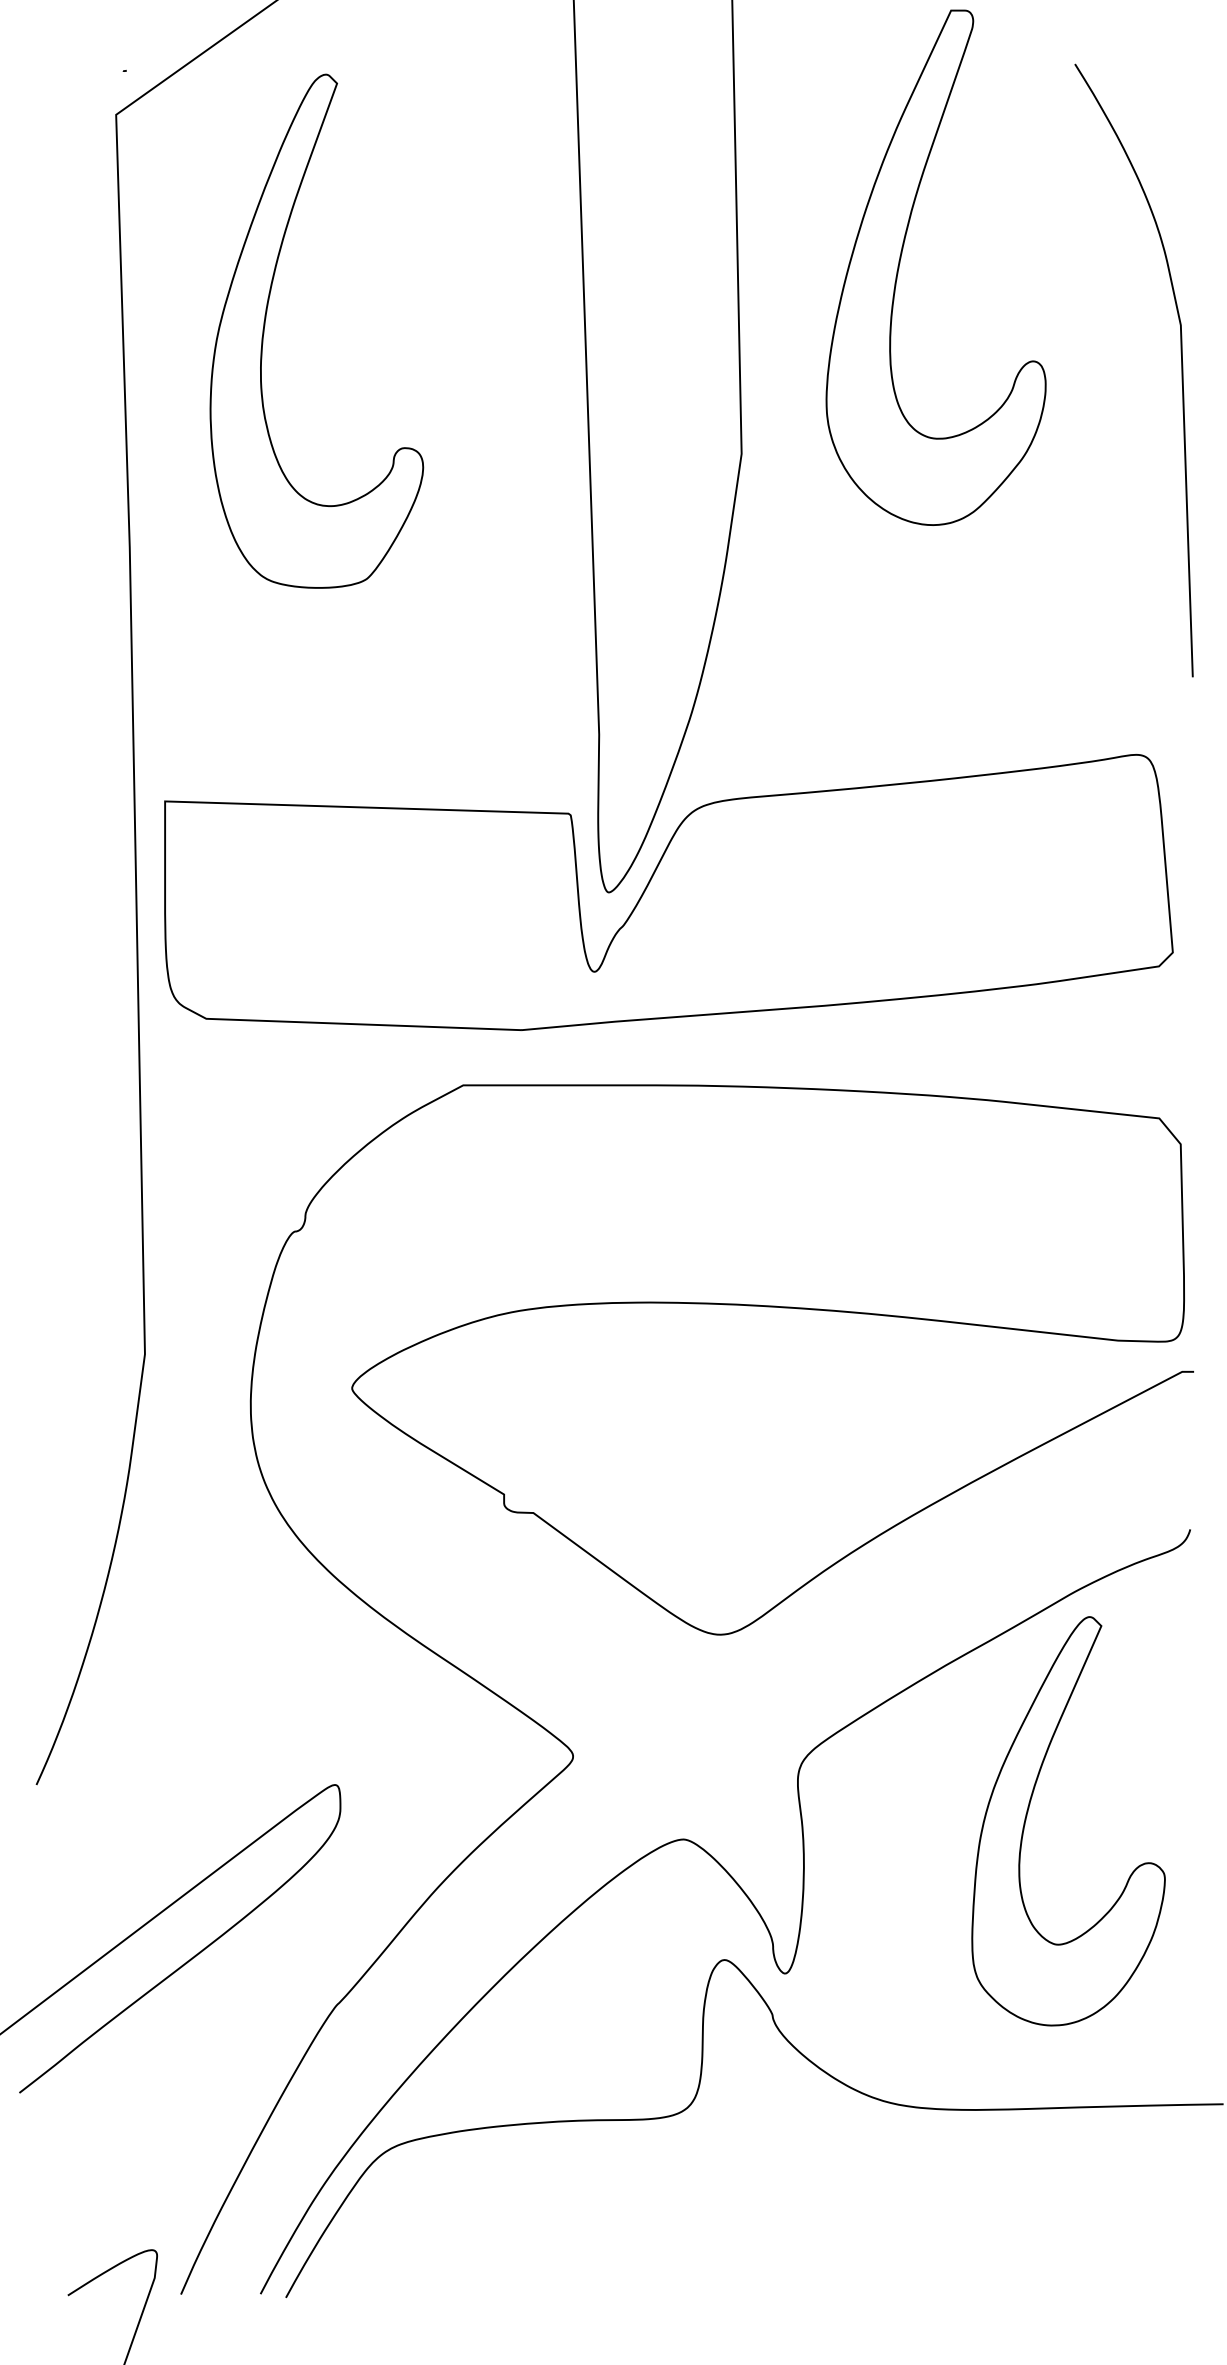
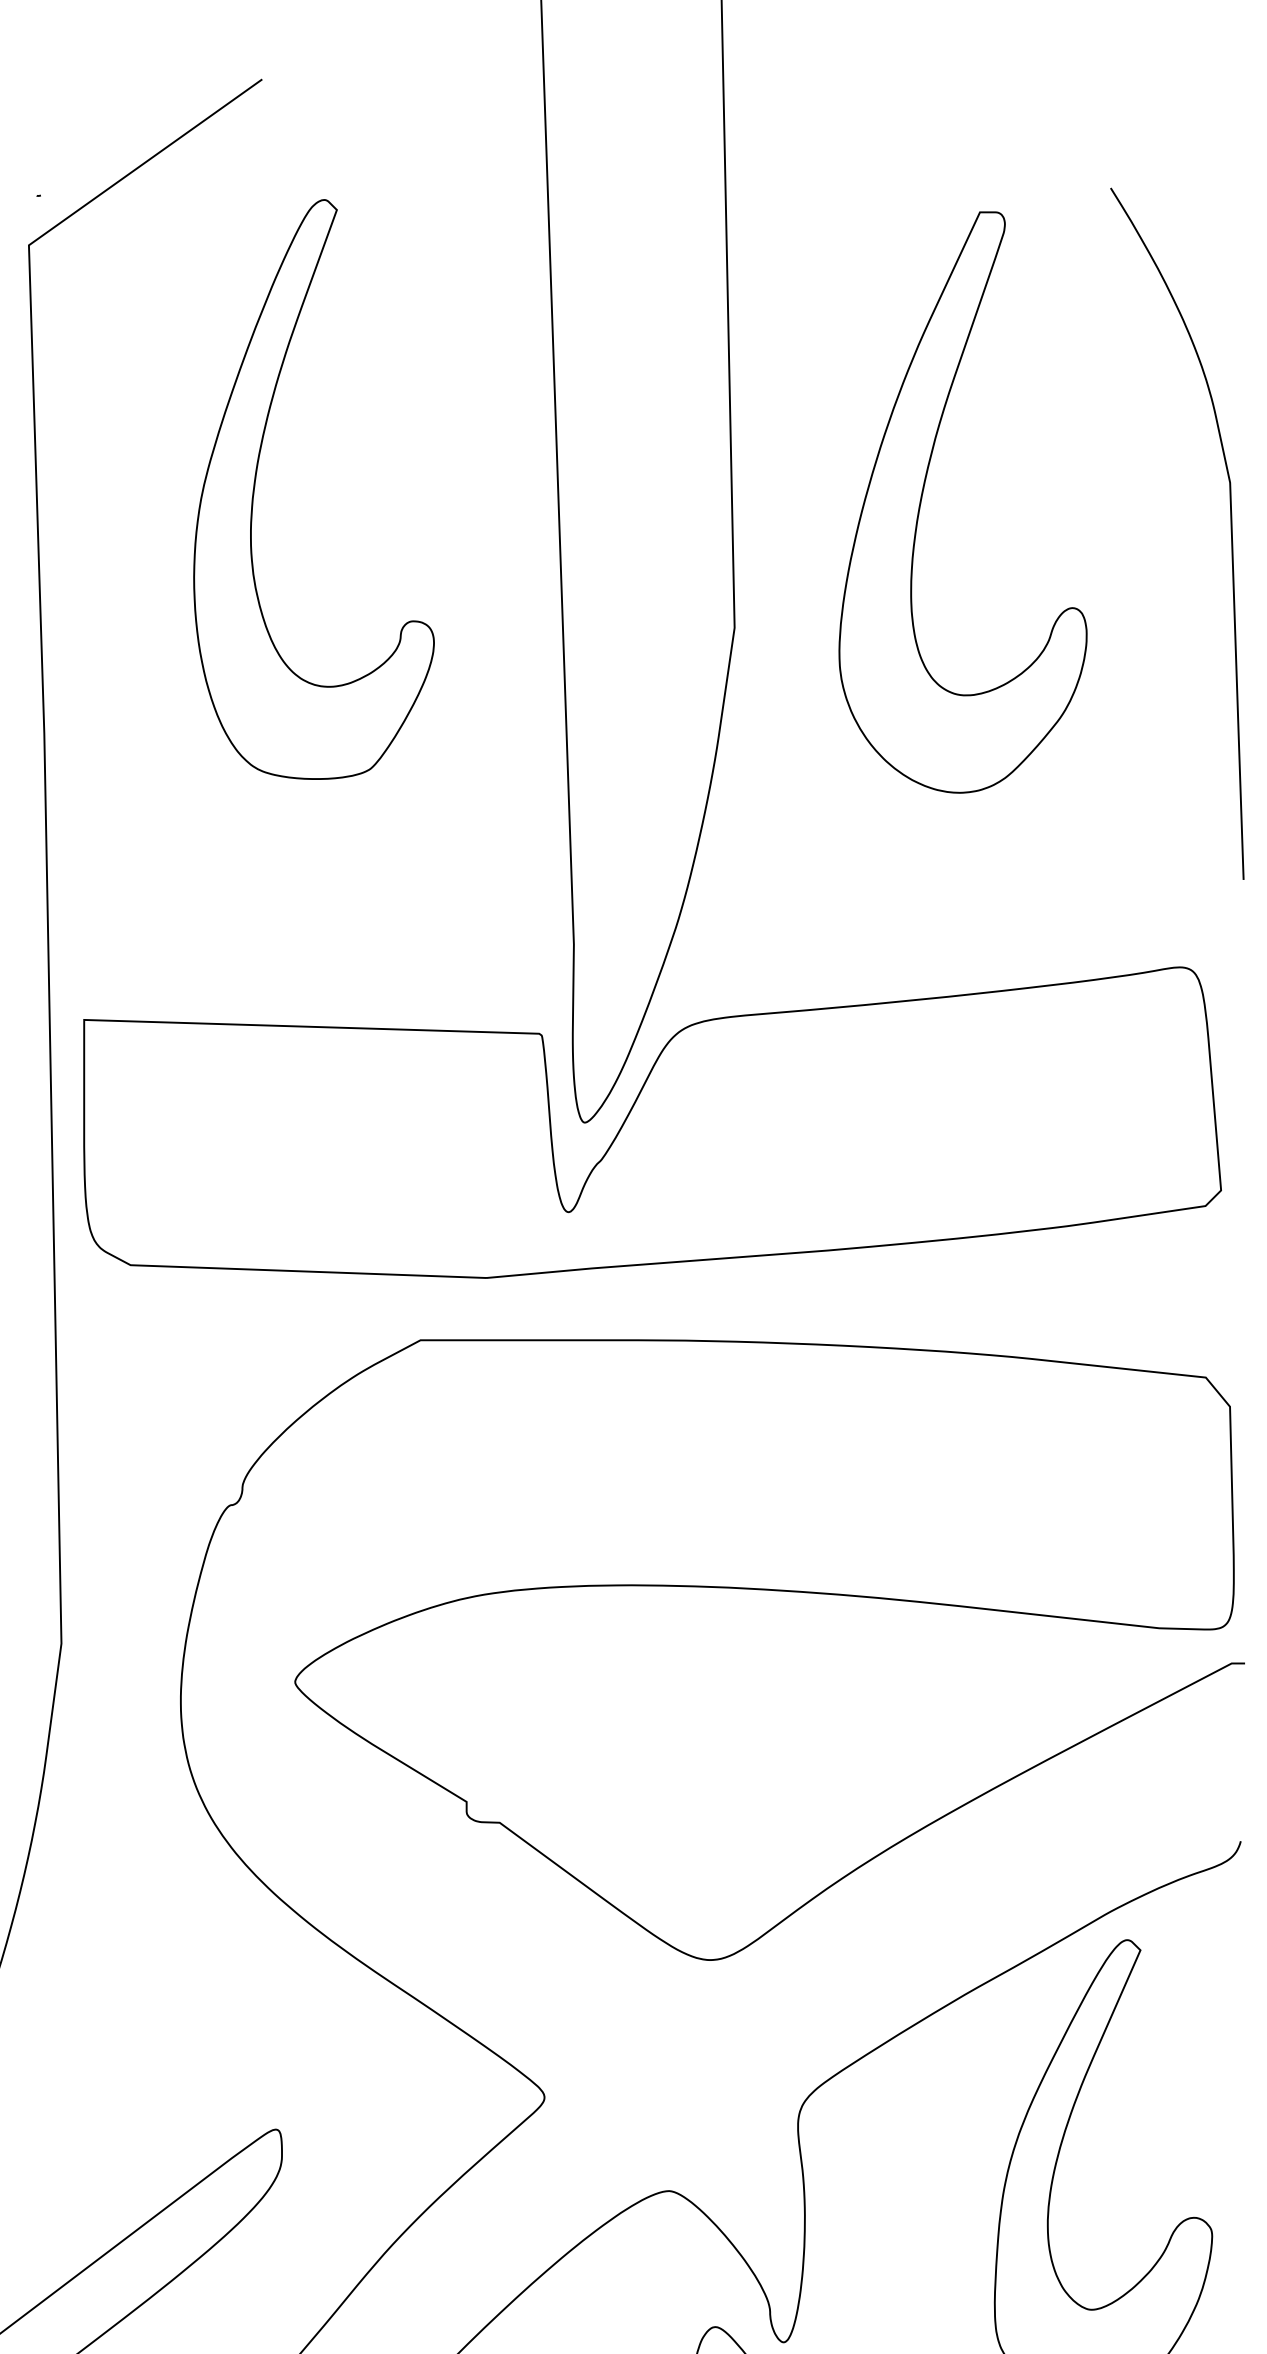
part: (901, 258) -> (924, 492), moved
part: (265, 325) -> (256, 482), moved

